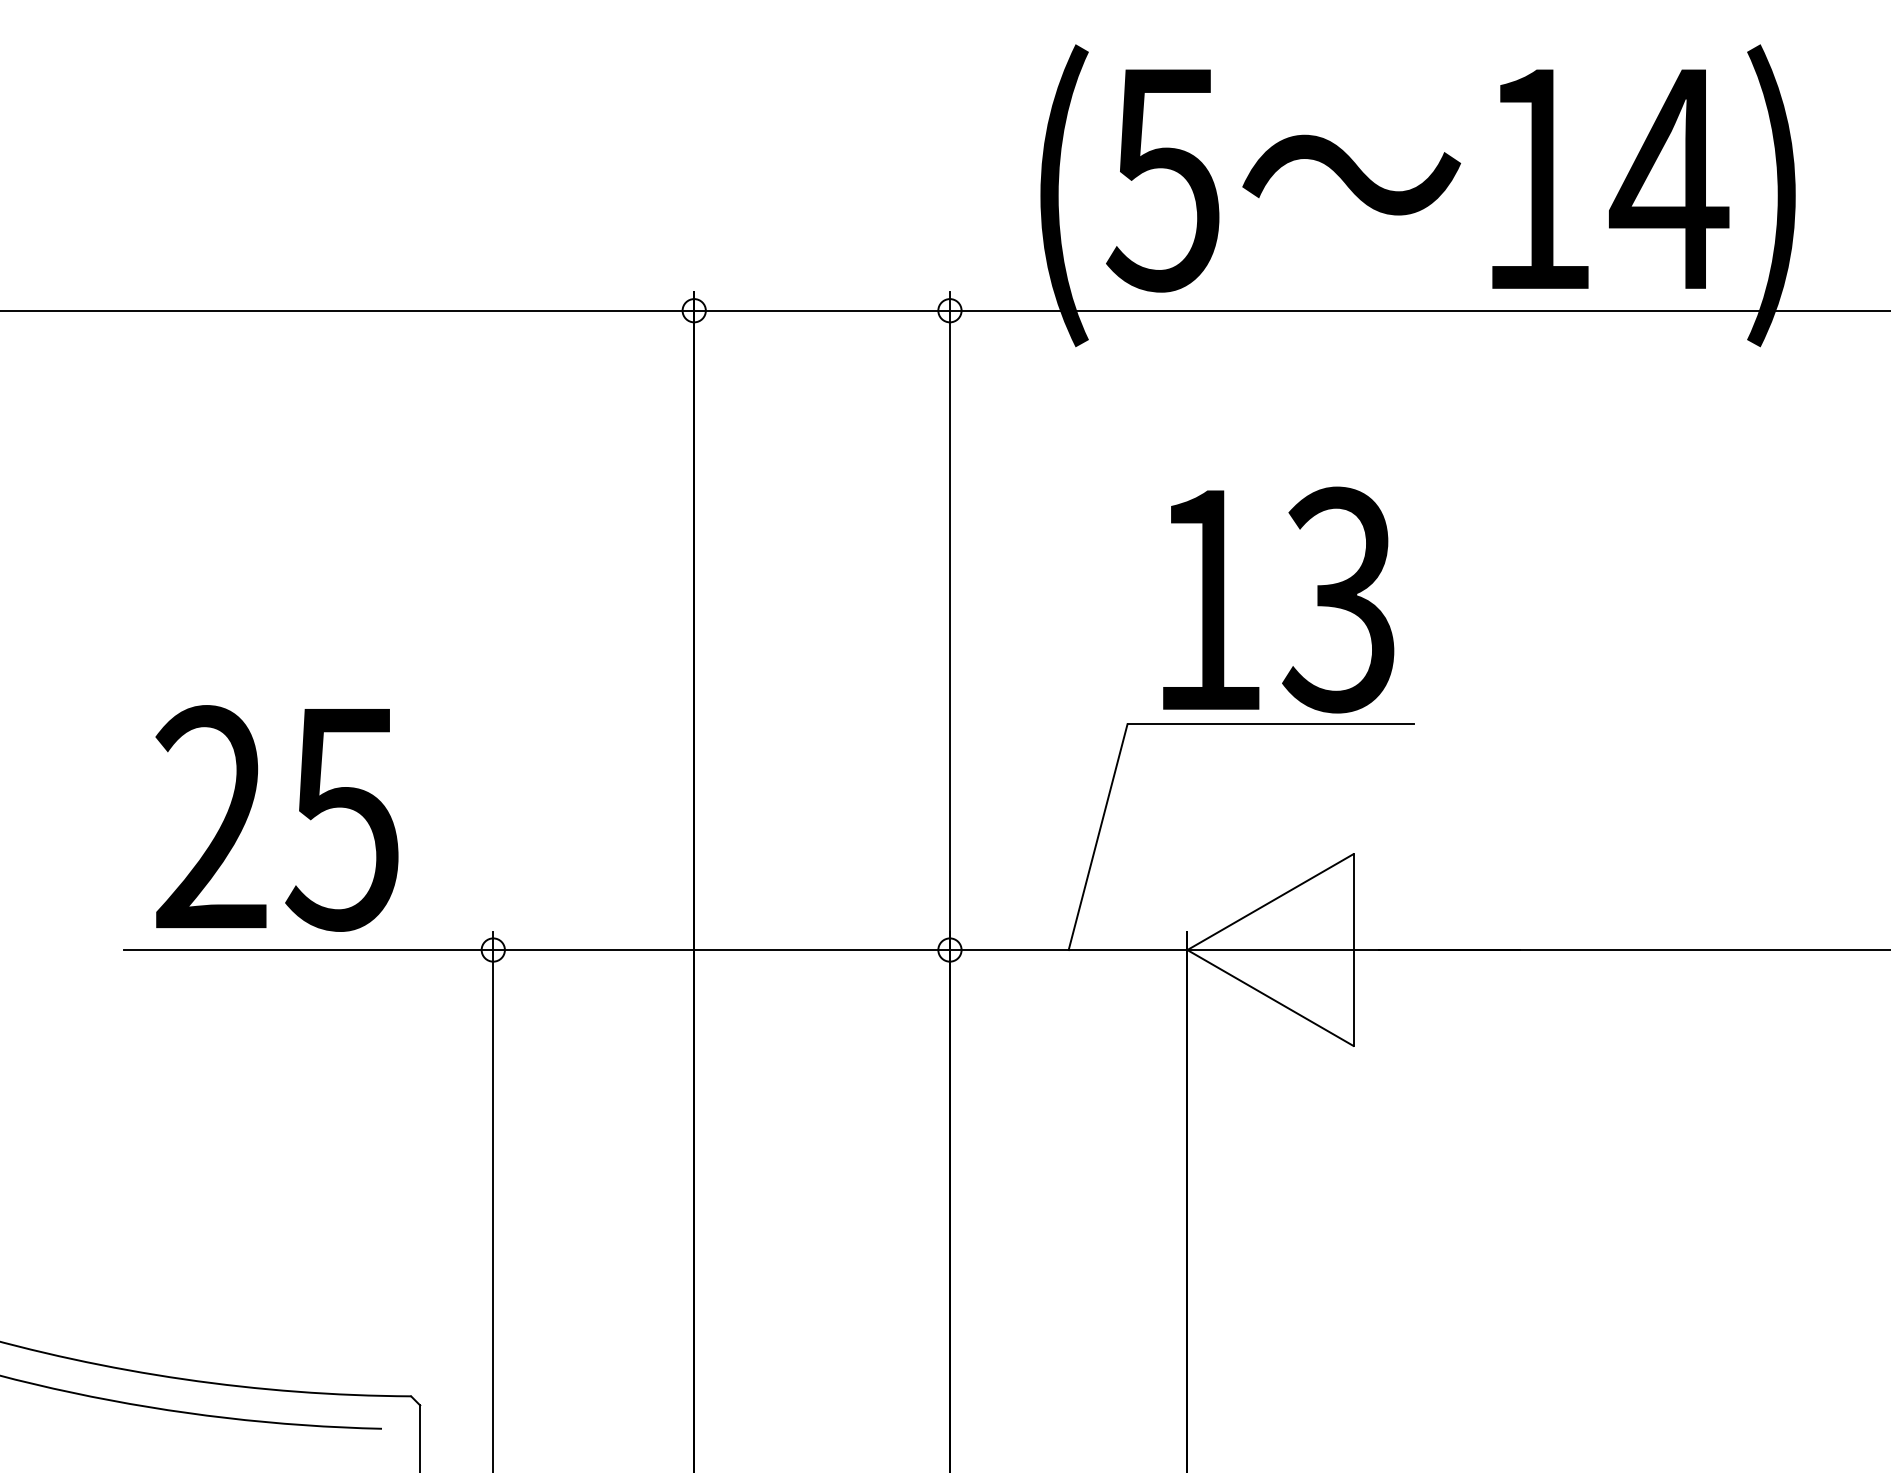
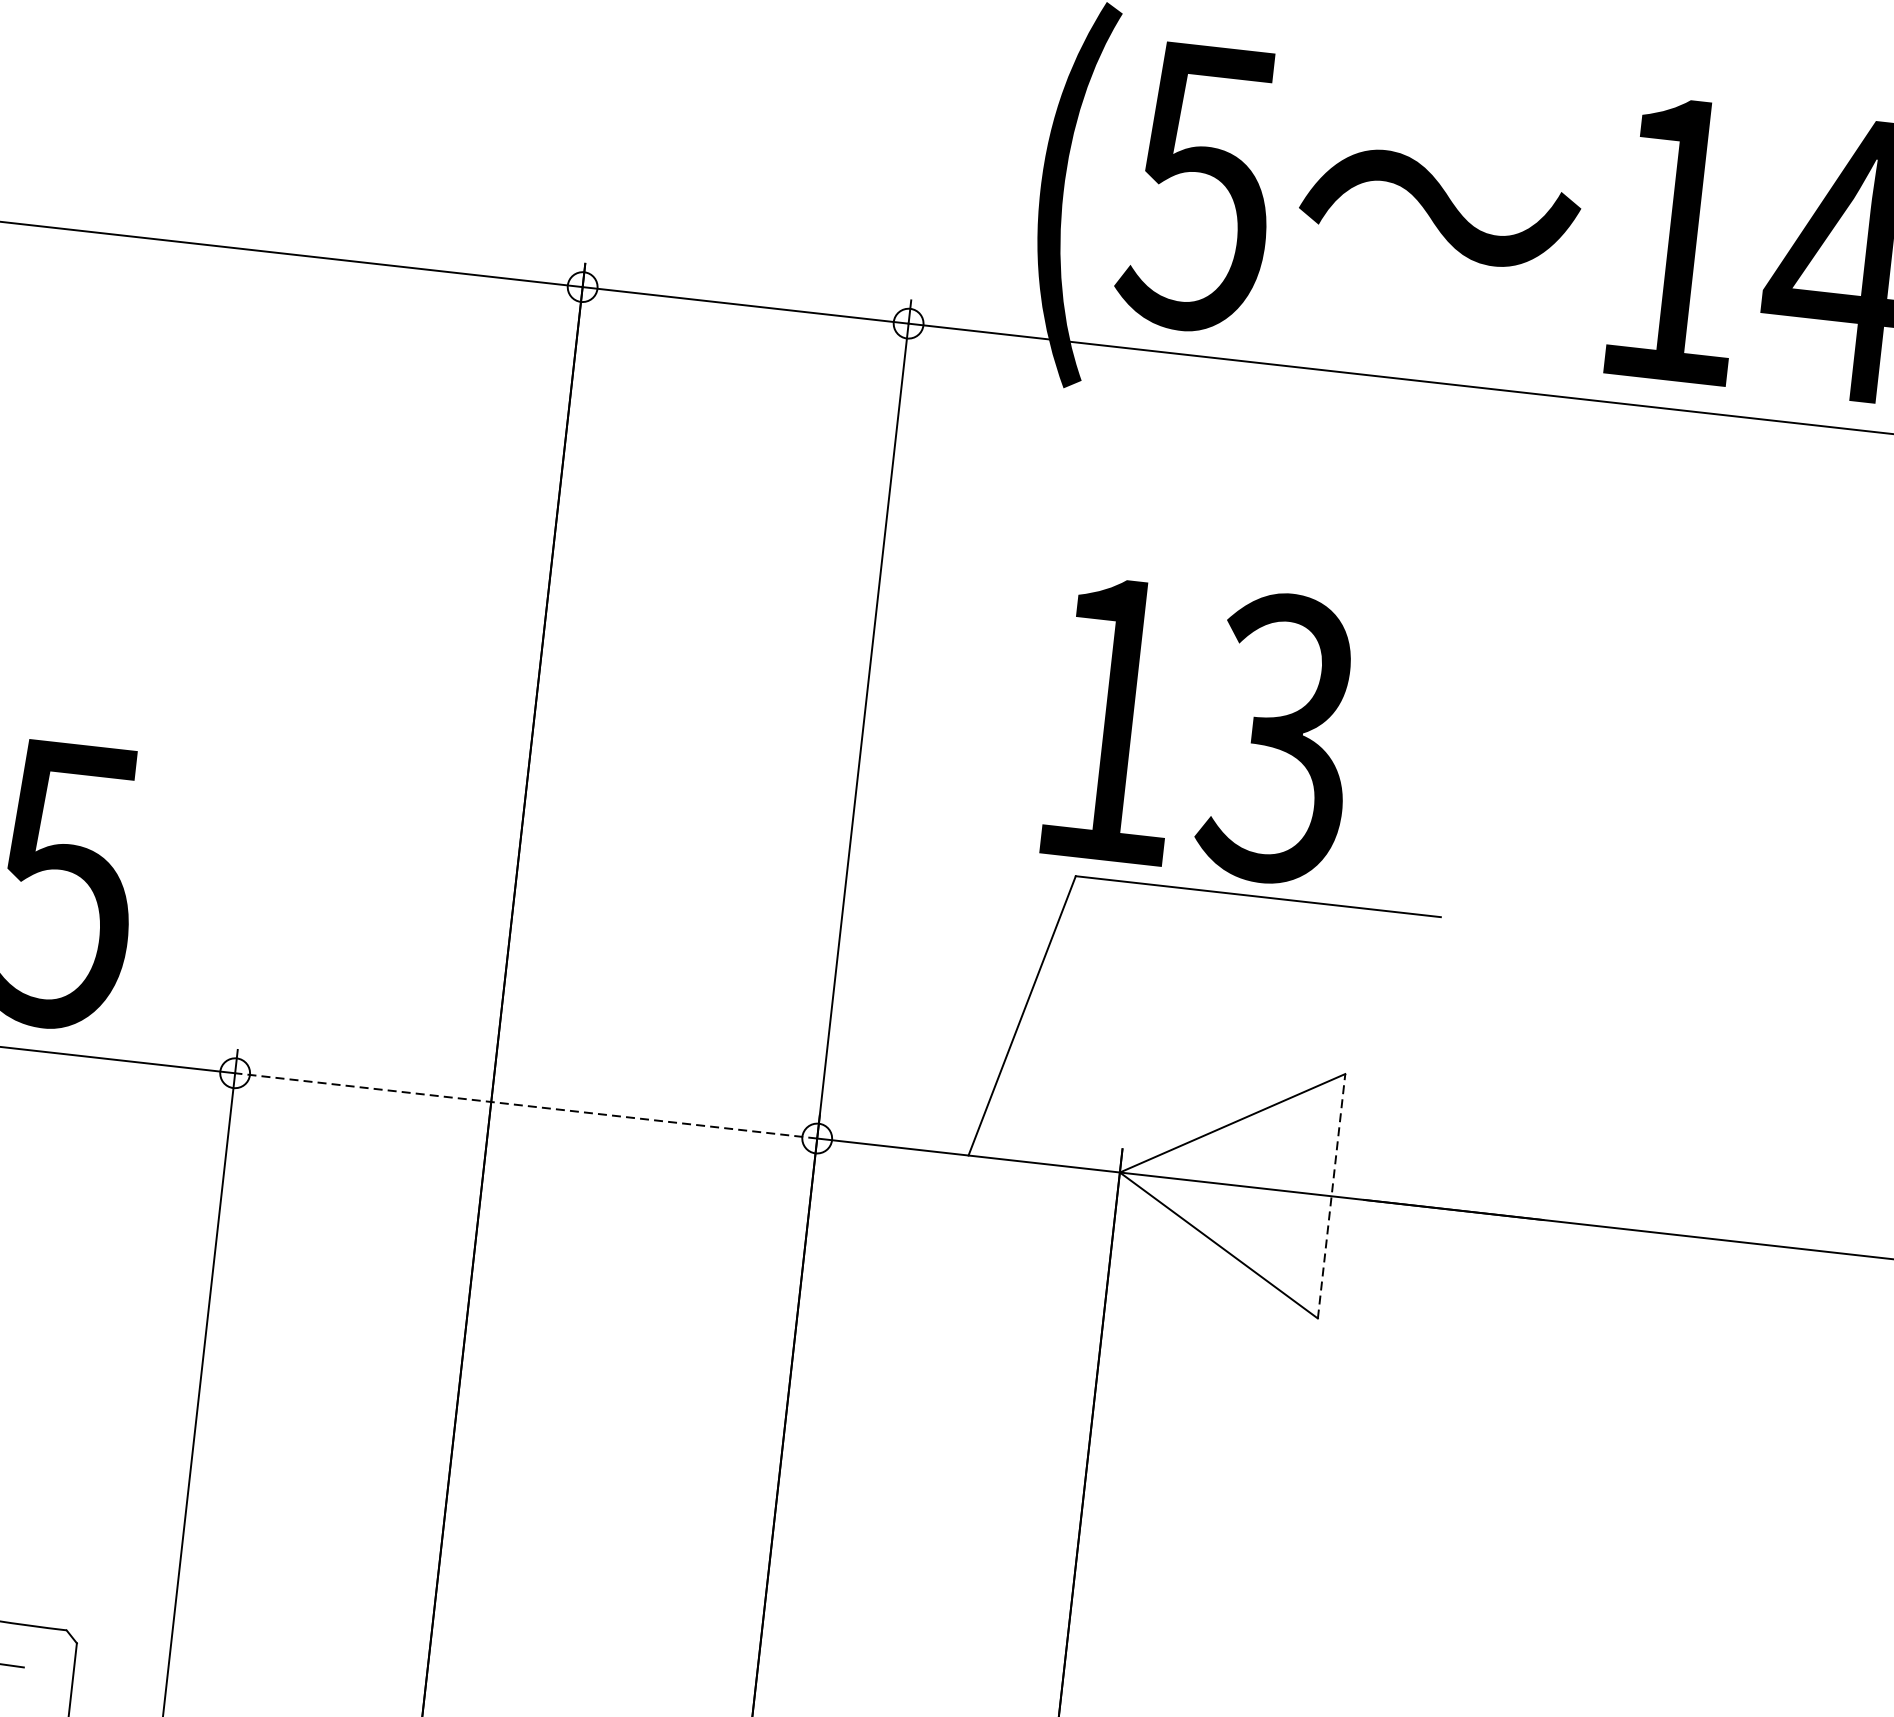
text: (1278, 599) -> (1201, 729), moved
line: (721, 950) -> (525, 1106), solid -> dashed
line: (1353, 950) -> (1331, 1196), solid -> dashed

